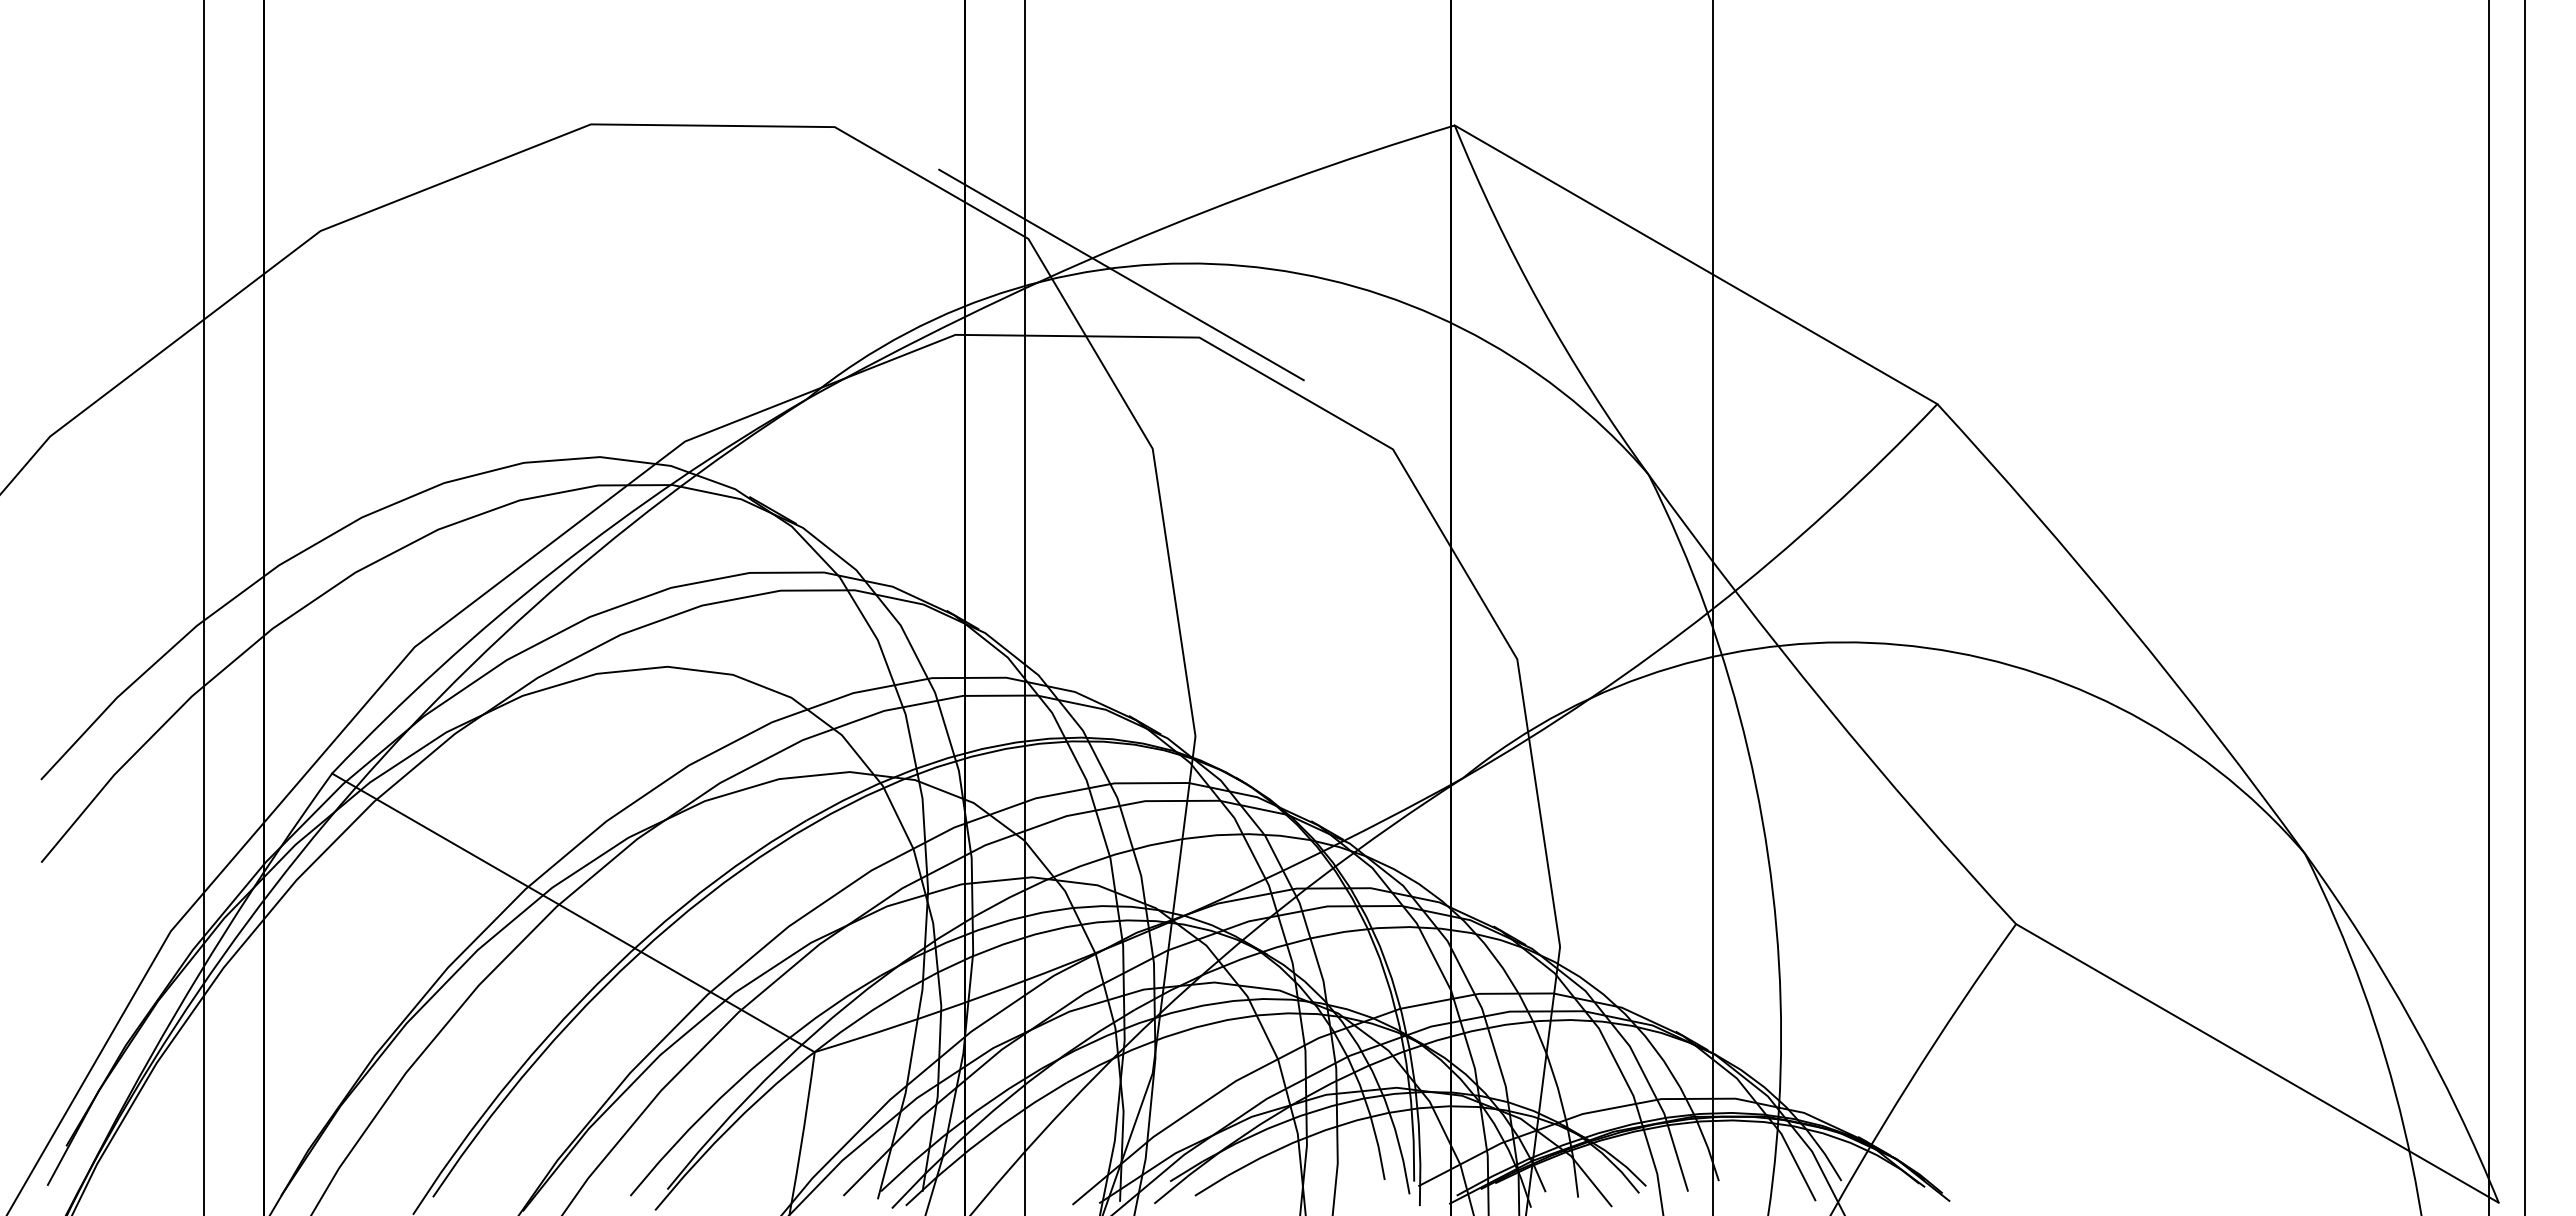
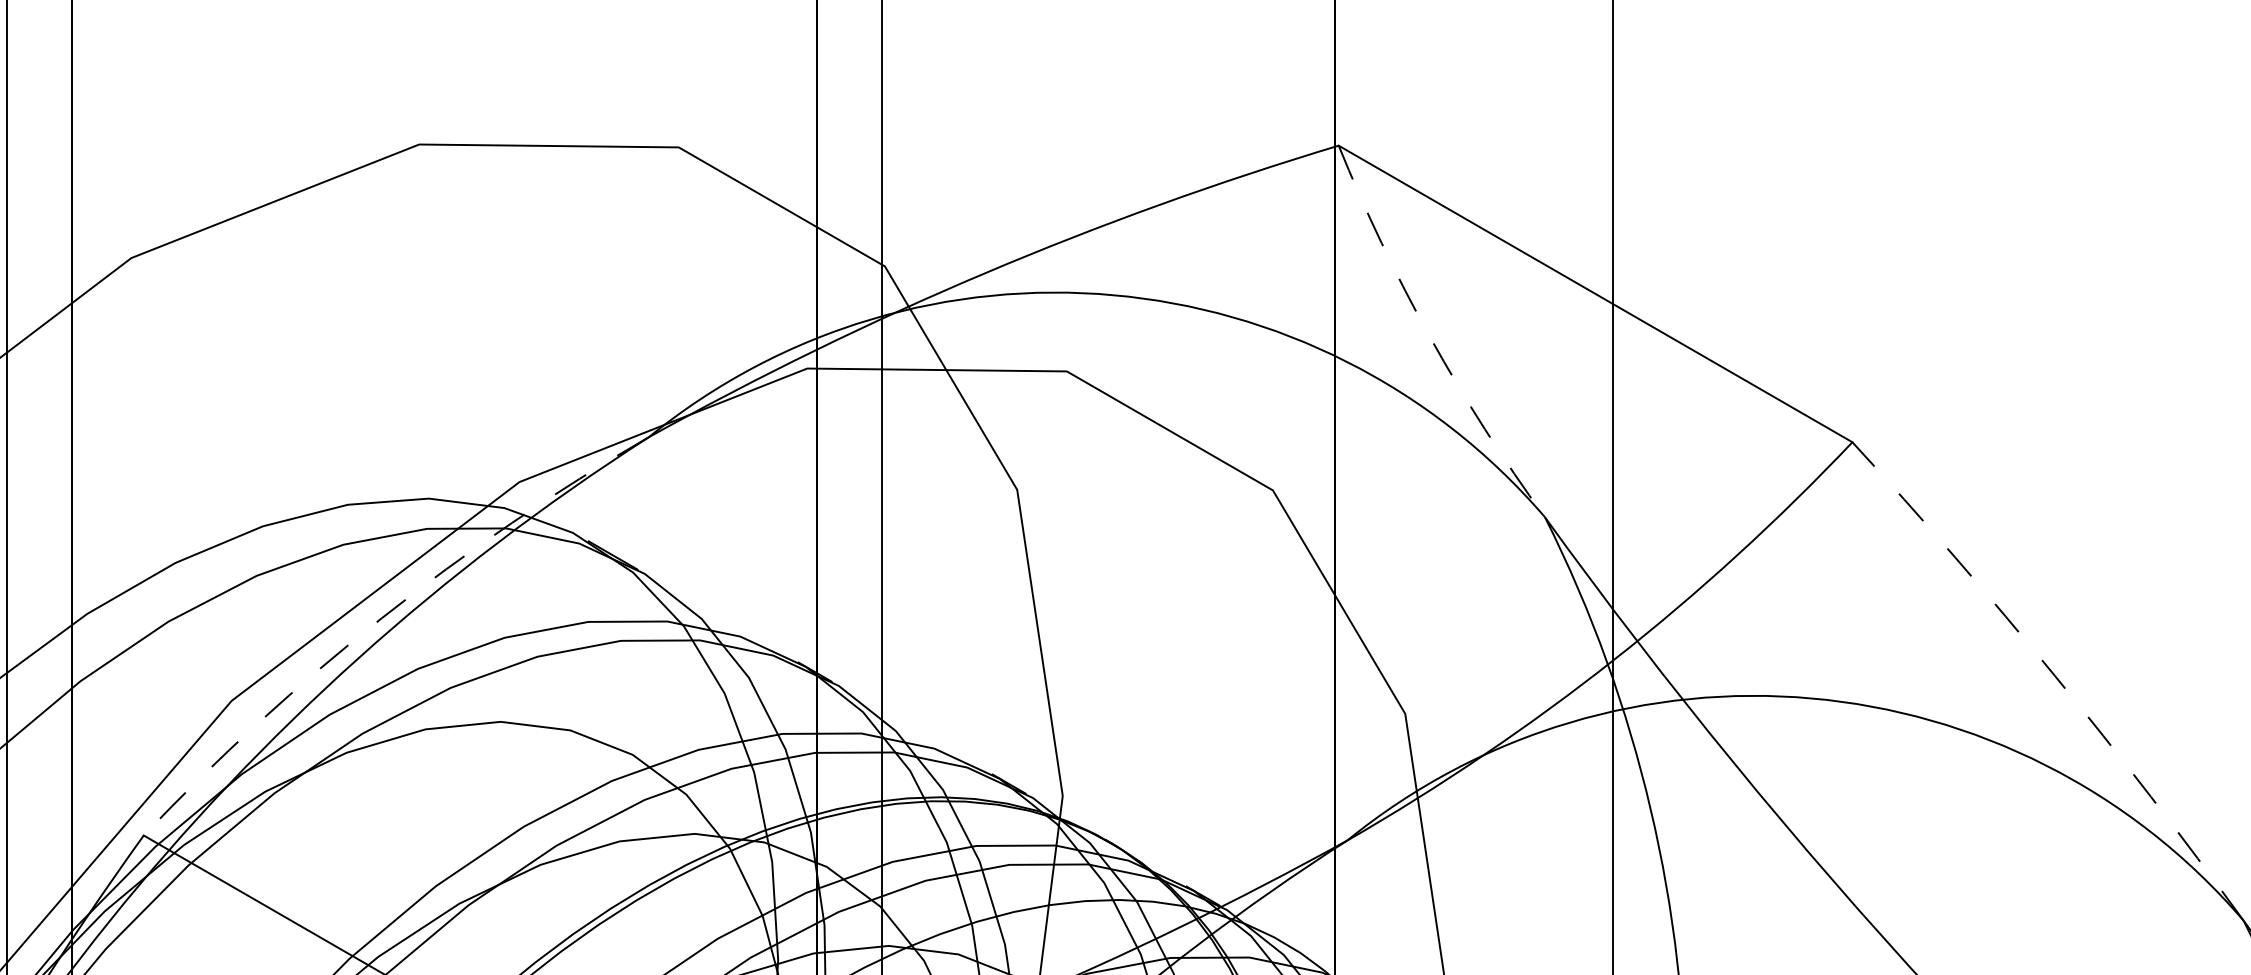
line: (1121, 274) -> (983, 304), removed
arc: (1540, 306) -> (1429, 338), solid -> dashed
arc: (555, 569) -> (381, 618), solid -> dashed
arc: (2127, 623) -> (2054, 675), solid -> dashed

